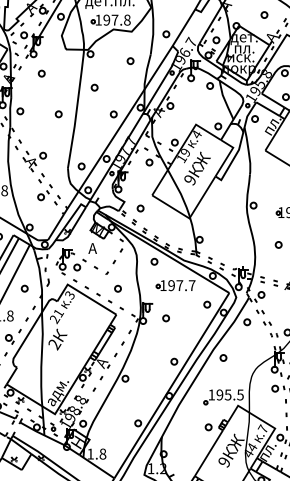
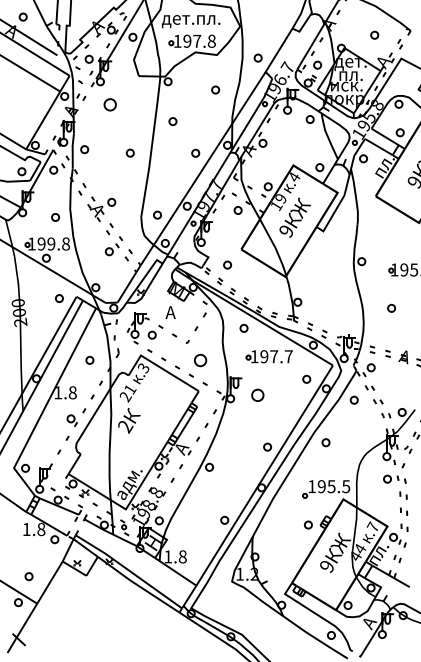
part: (41, 73) -> (109, 104), size x1.6
part: (117, 288) -> (200, 360), size x1.6
part: (165, 318) -> (257, 395), size x1.6

